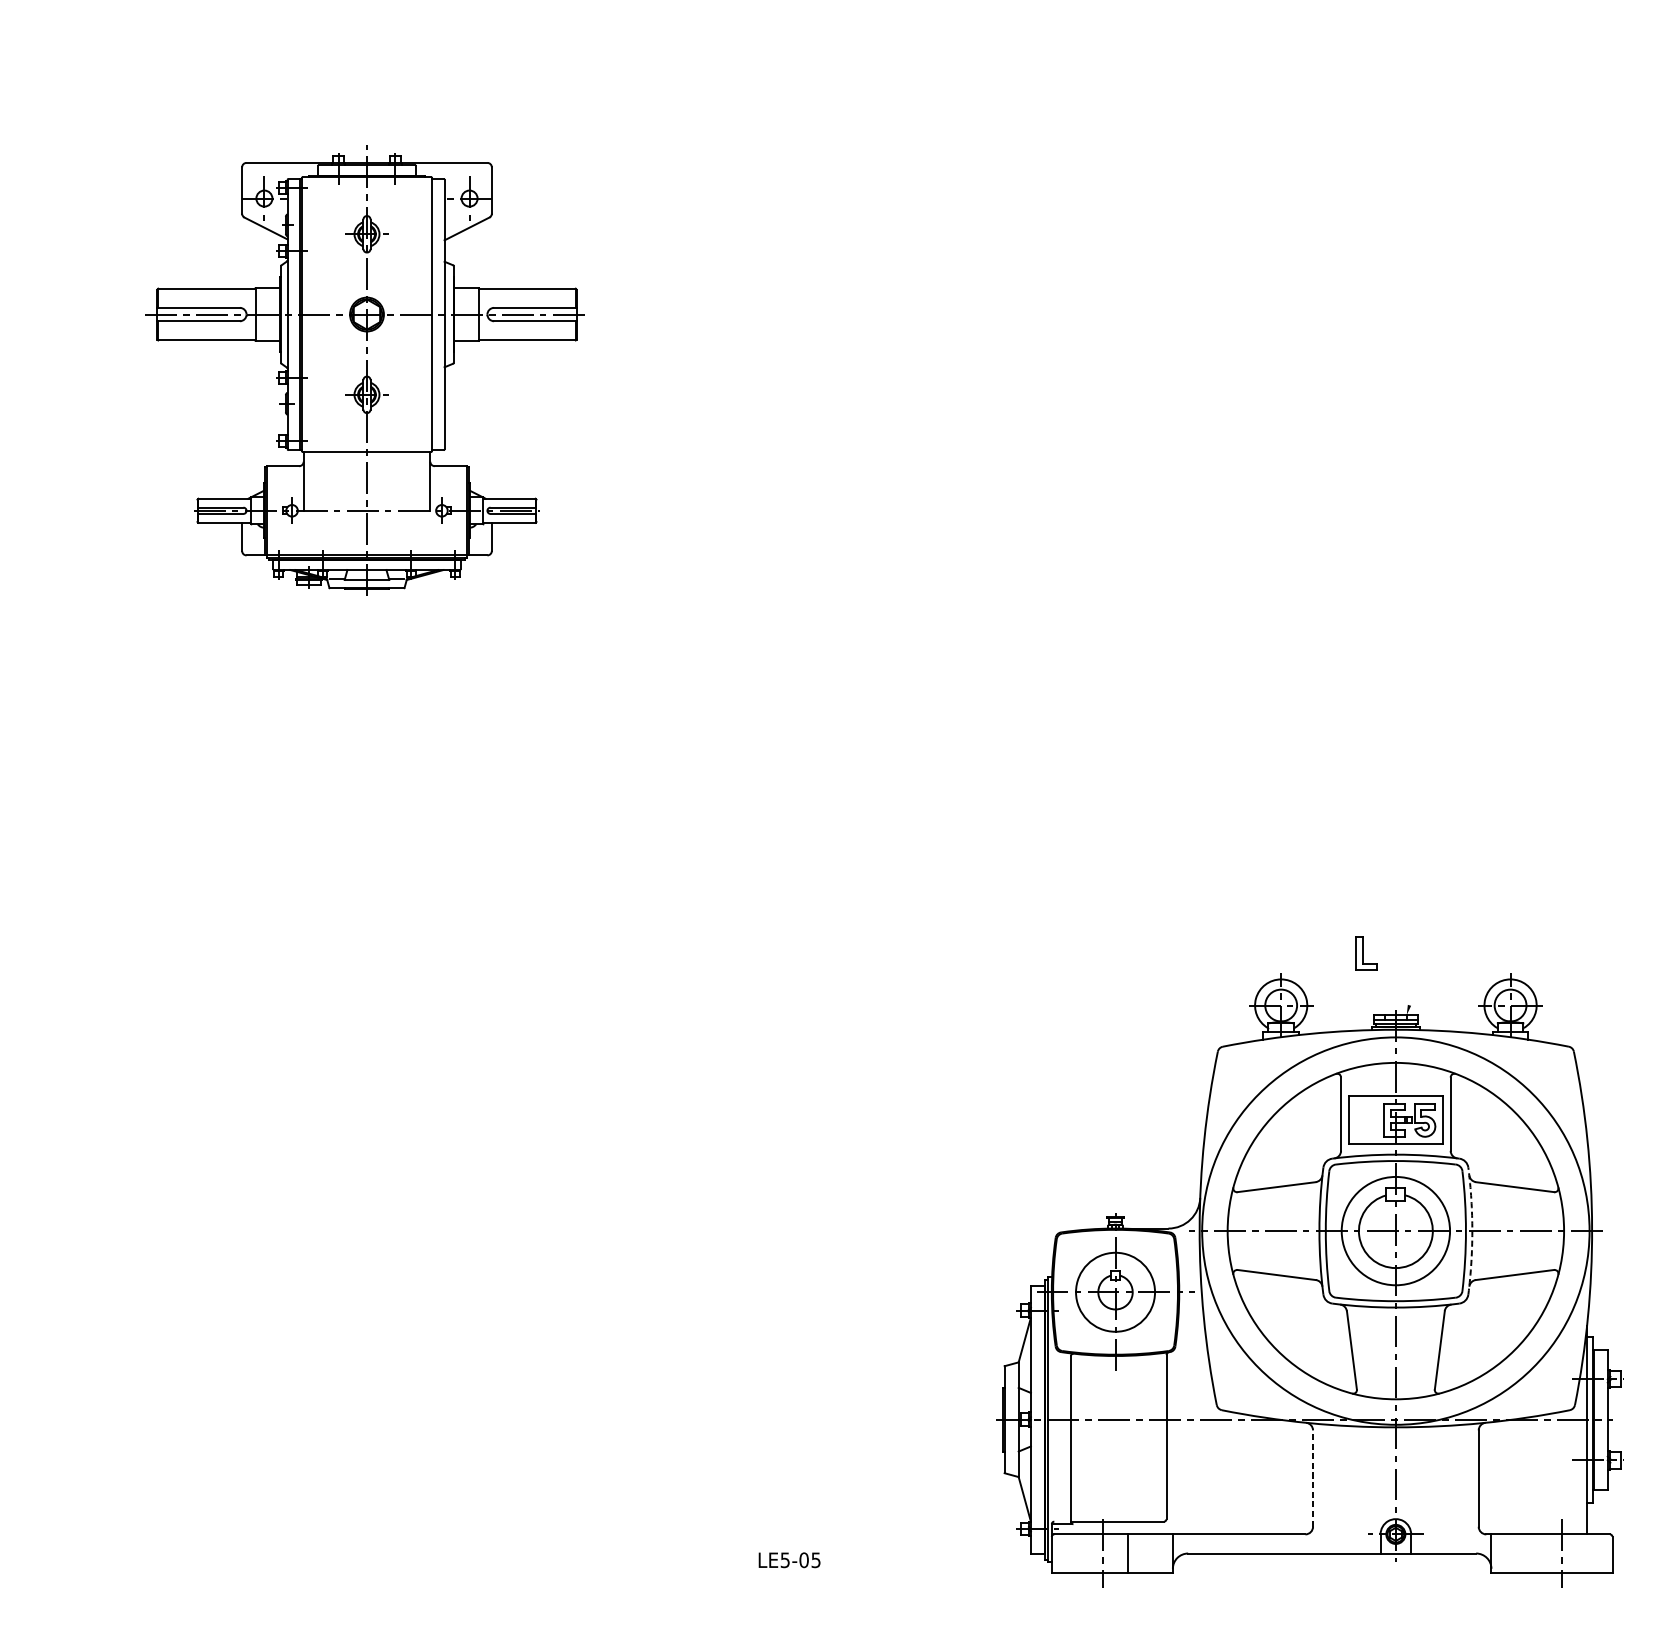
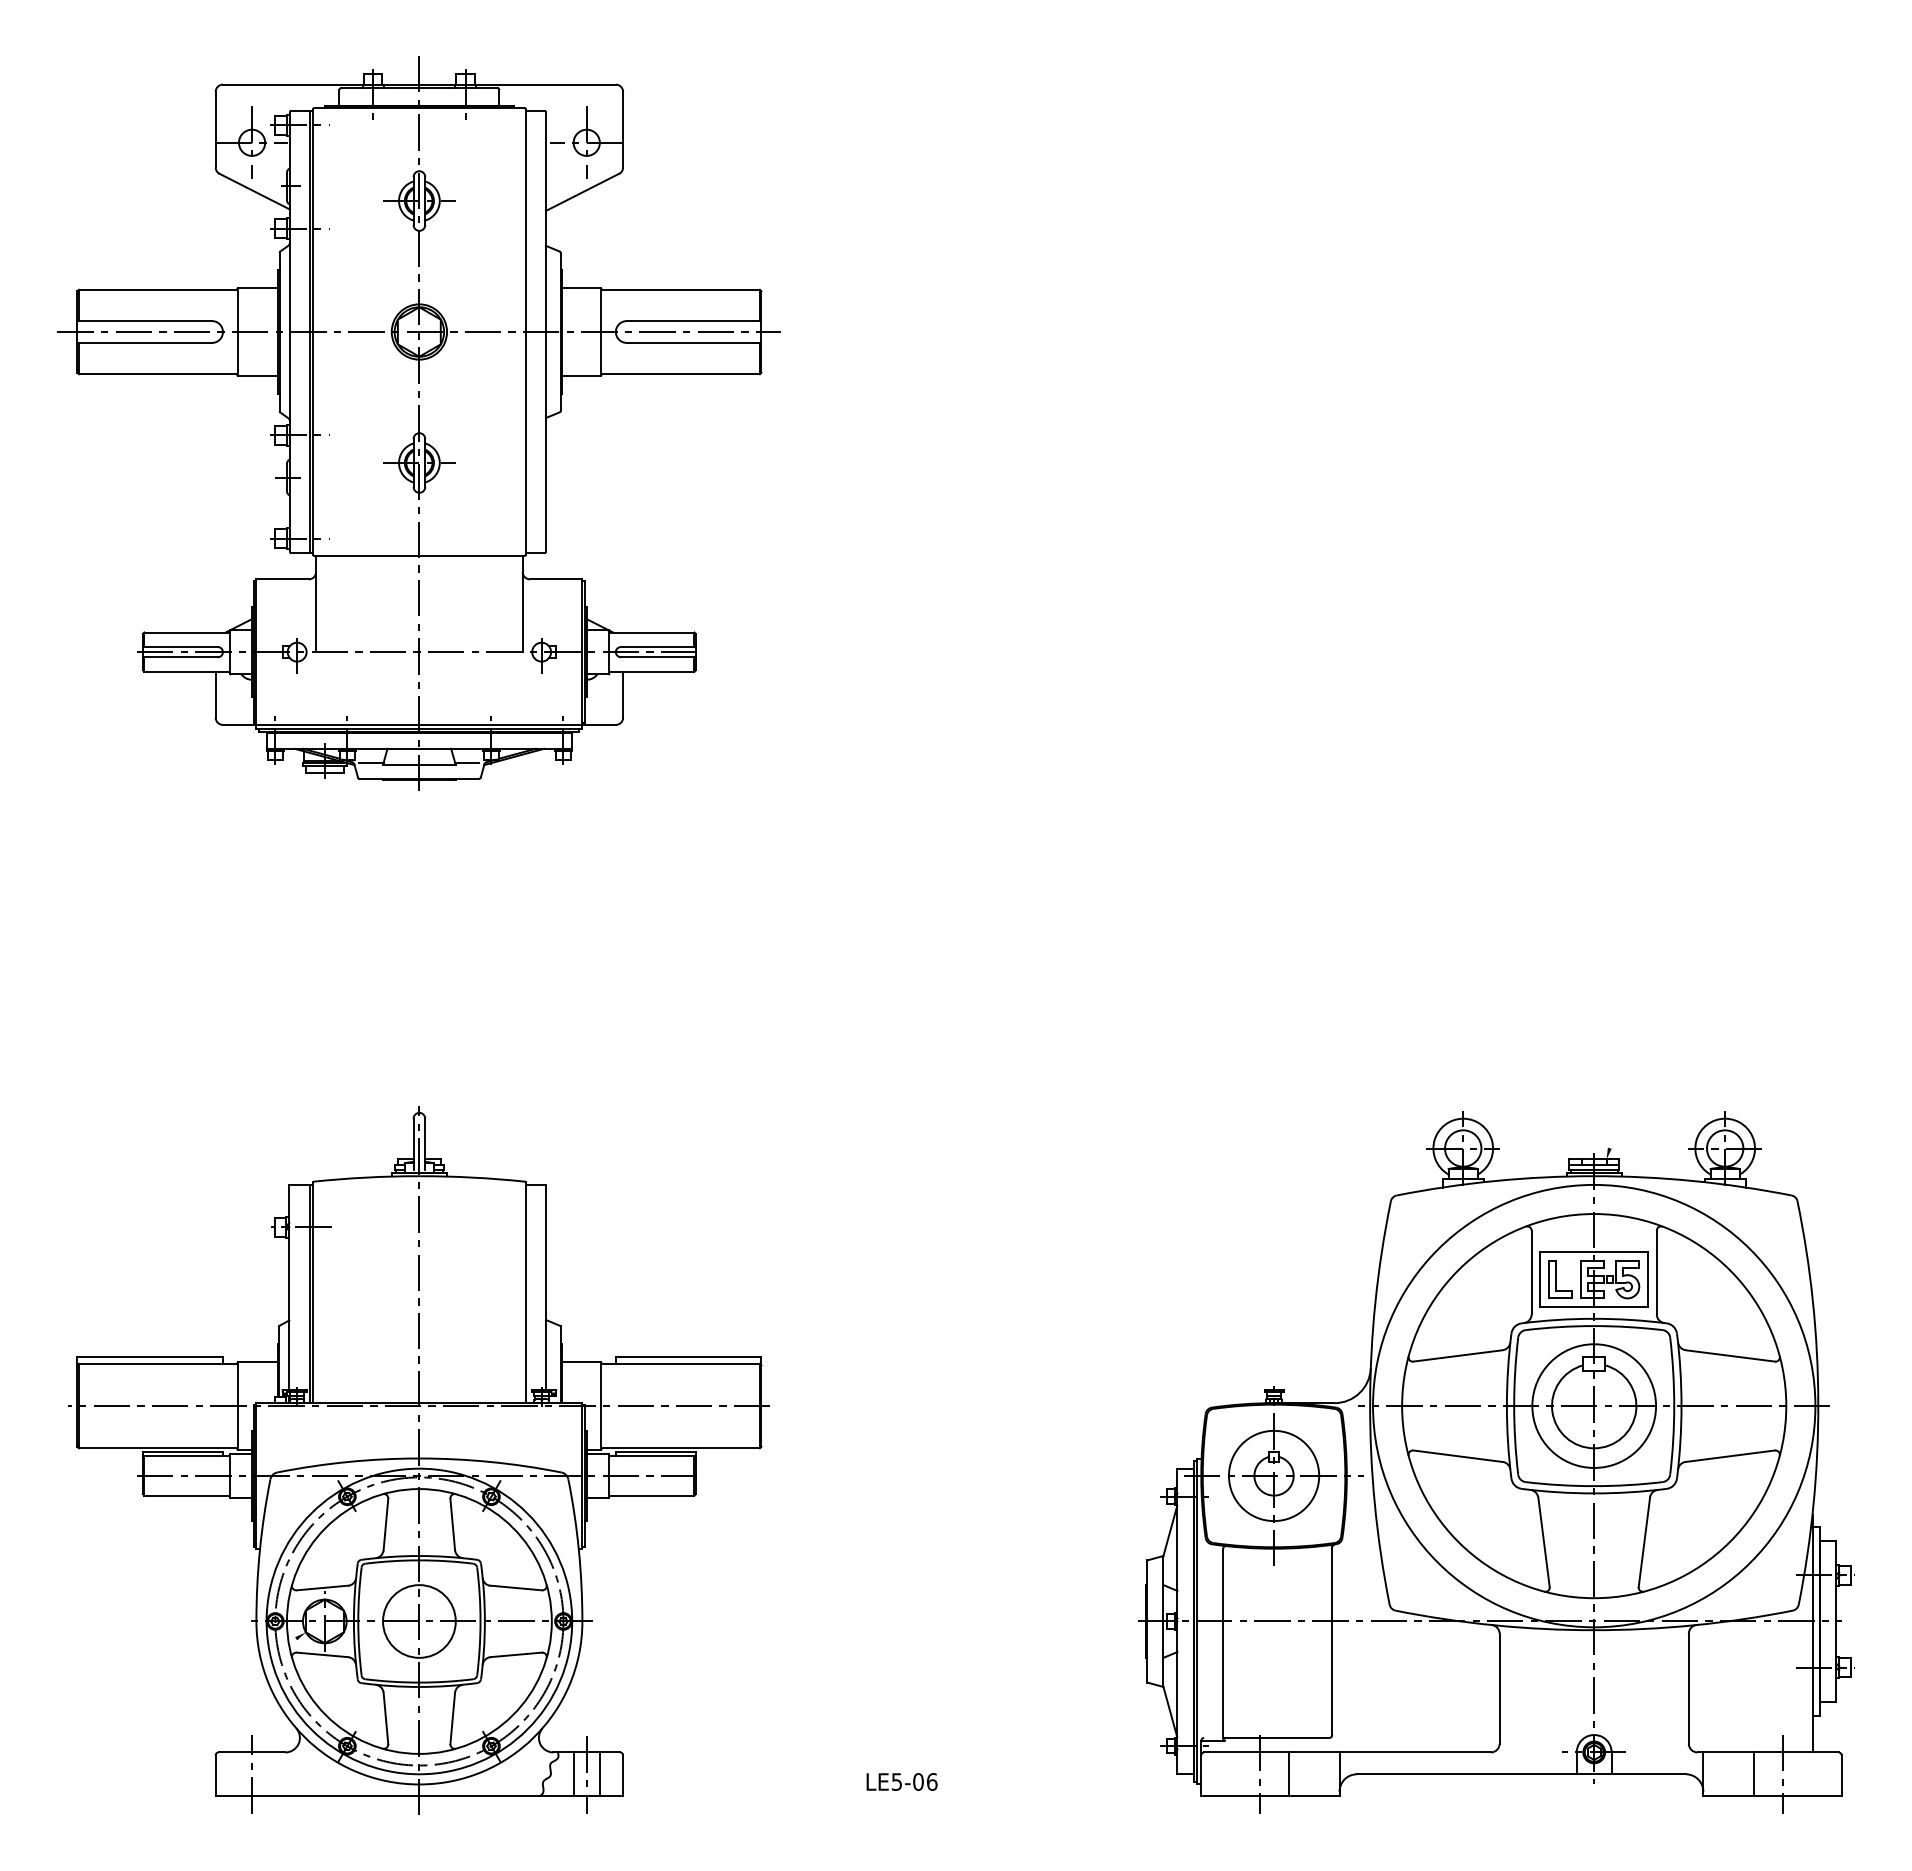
part: (366, 370) -> (418, 423), size x1.43
part: (1366, 953) -> (1560, 1279), moved
arc: (1472, 1231) -> (1681, 1406), dashed -> solid
part: (366, 1278) -> (418, 1460), added
line: (1312, 1478) -> (1499, 1688), dashed -> solid
line: (1536, 1553) -> (1754, 1774), added
text: (816, 1559) -> (932, 1781), LE5-05 -> LE5-06

